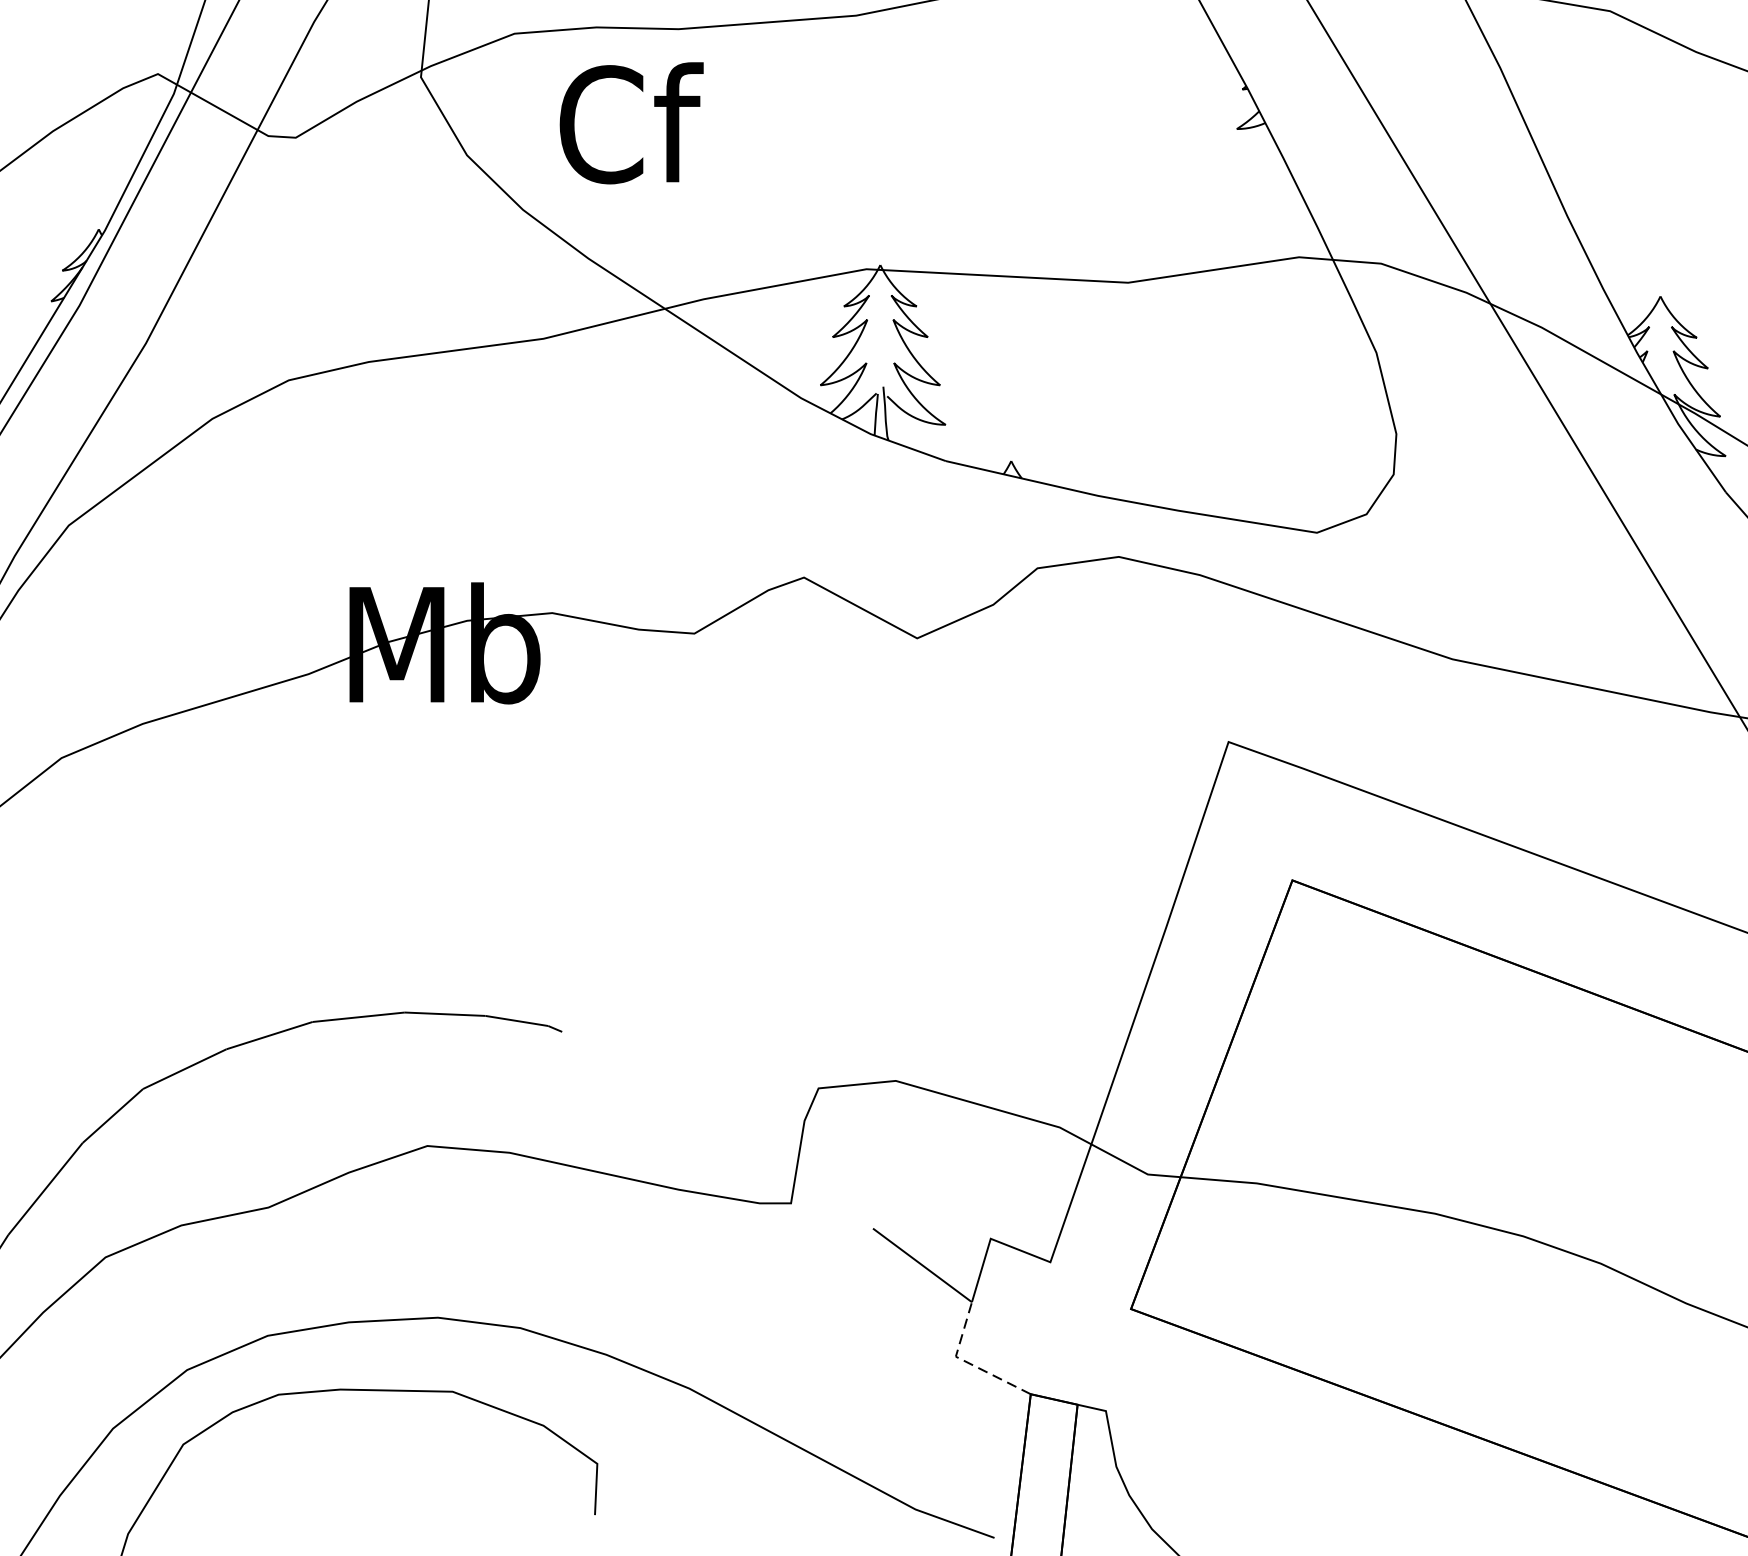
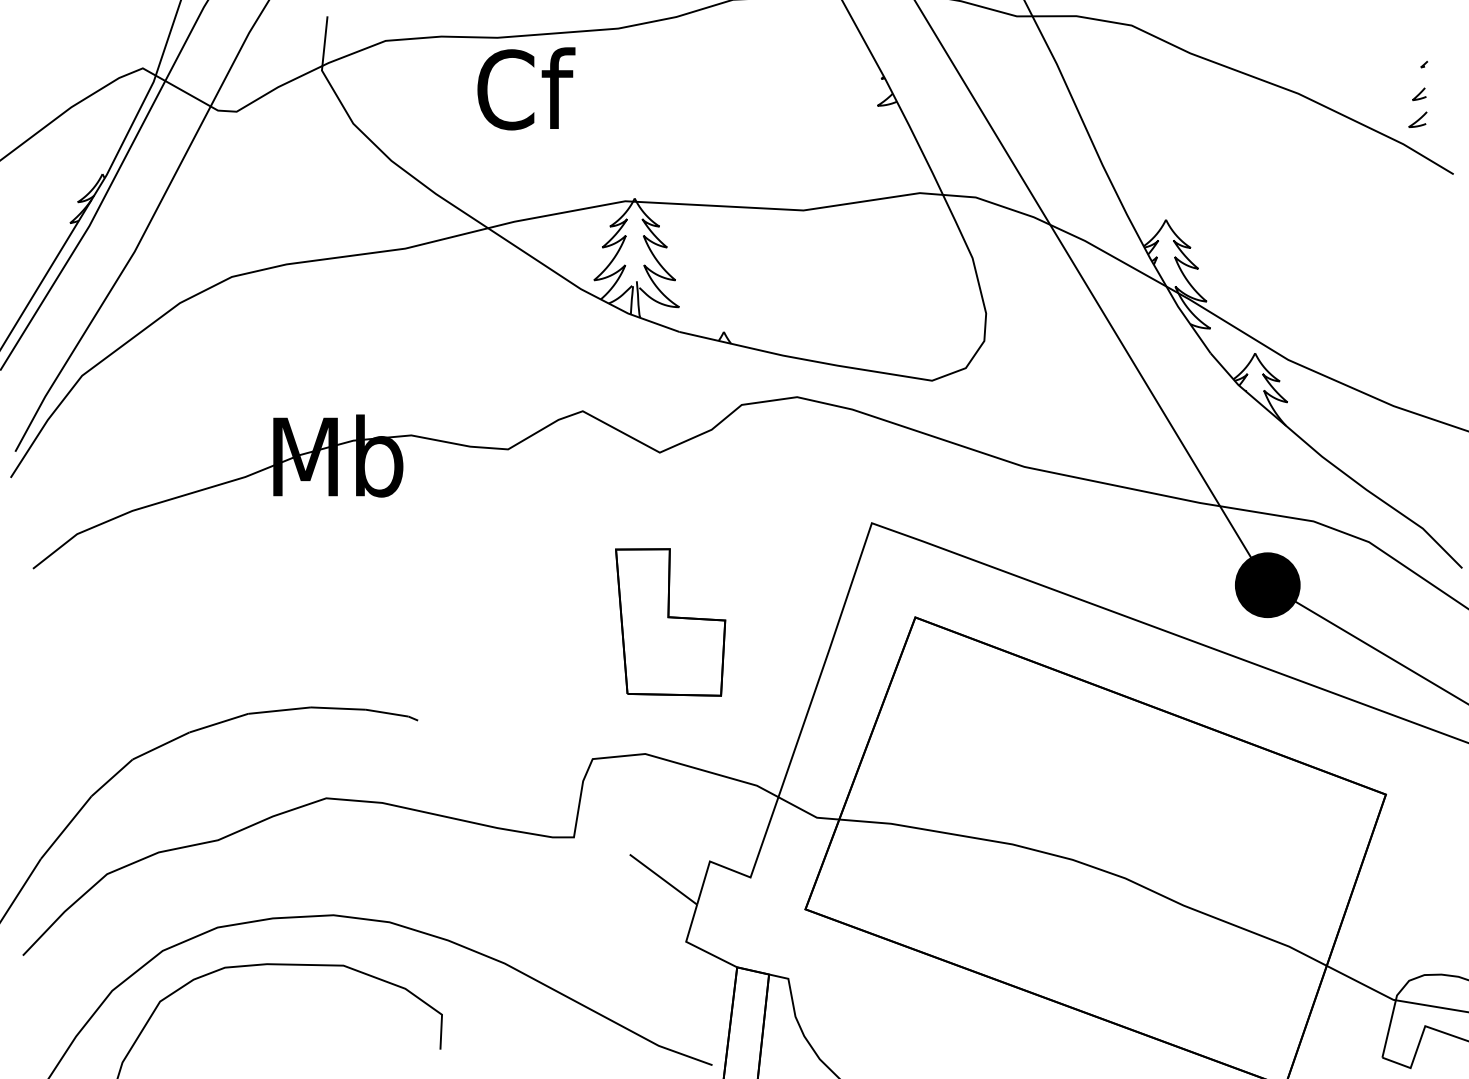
text: (631, 122) -> (526, 88), moved
part: (932, 887) -> (670, 622), added
line: (968, 1362) -> (694, 945), dashed -> solid

